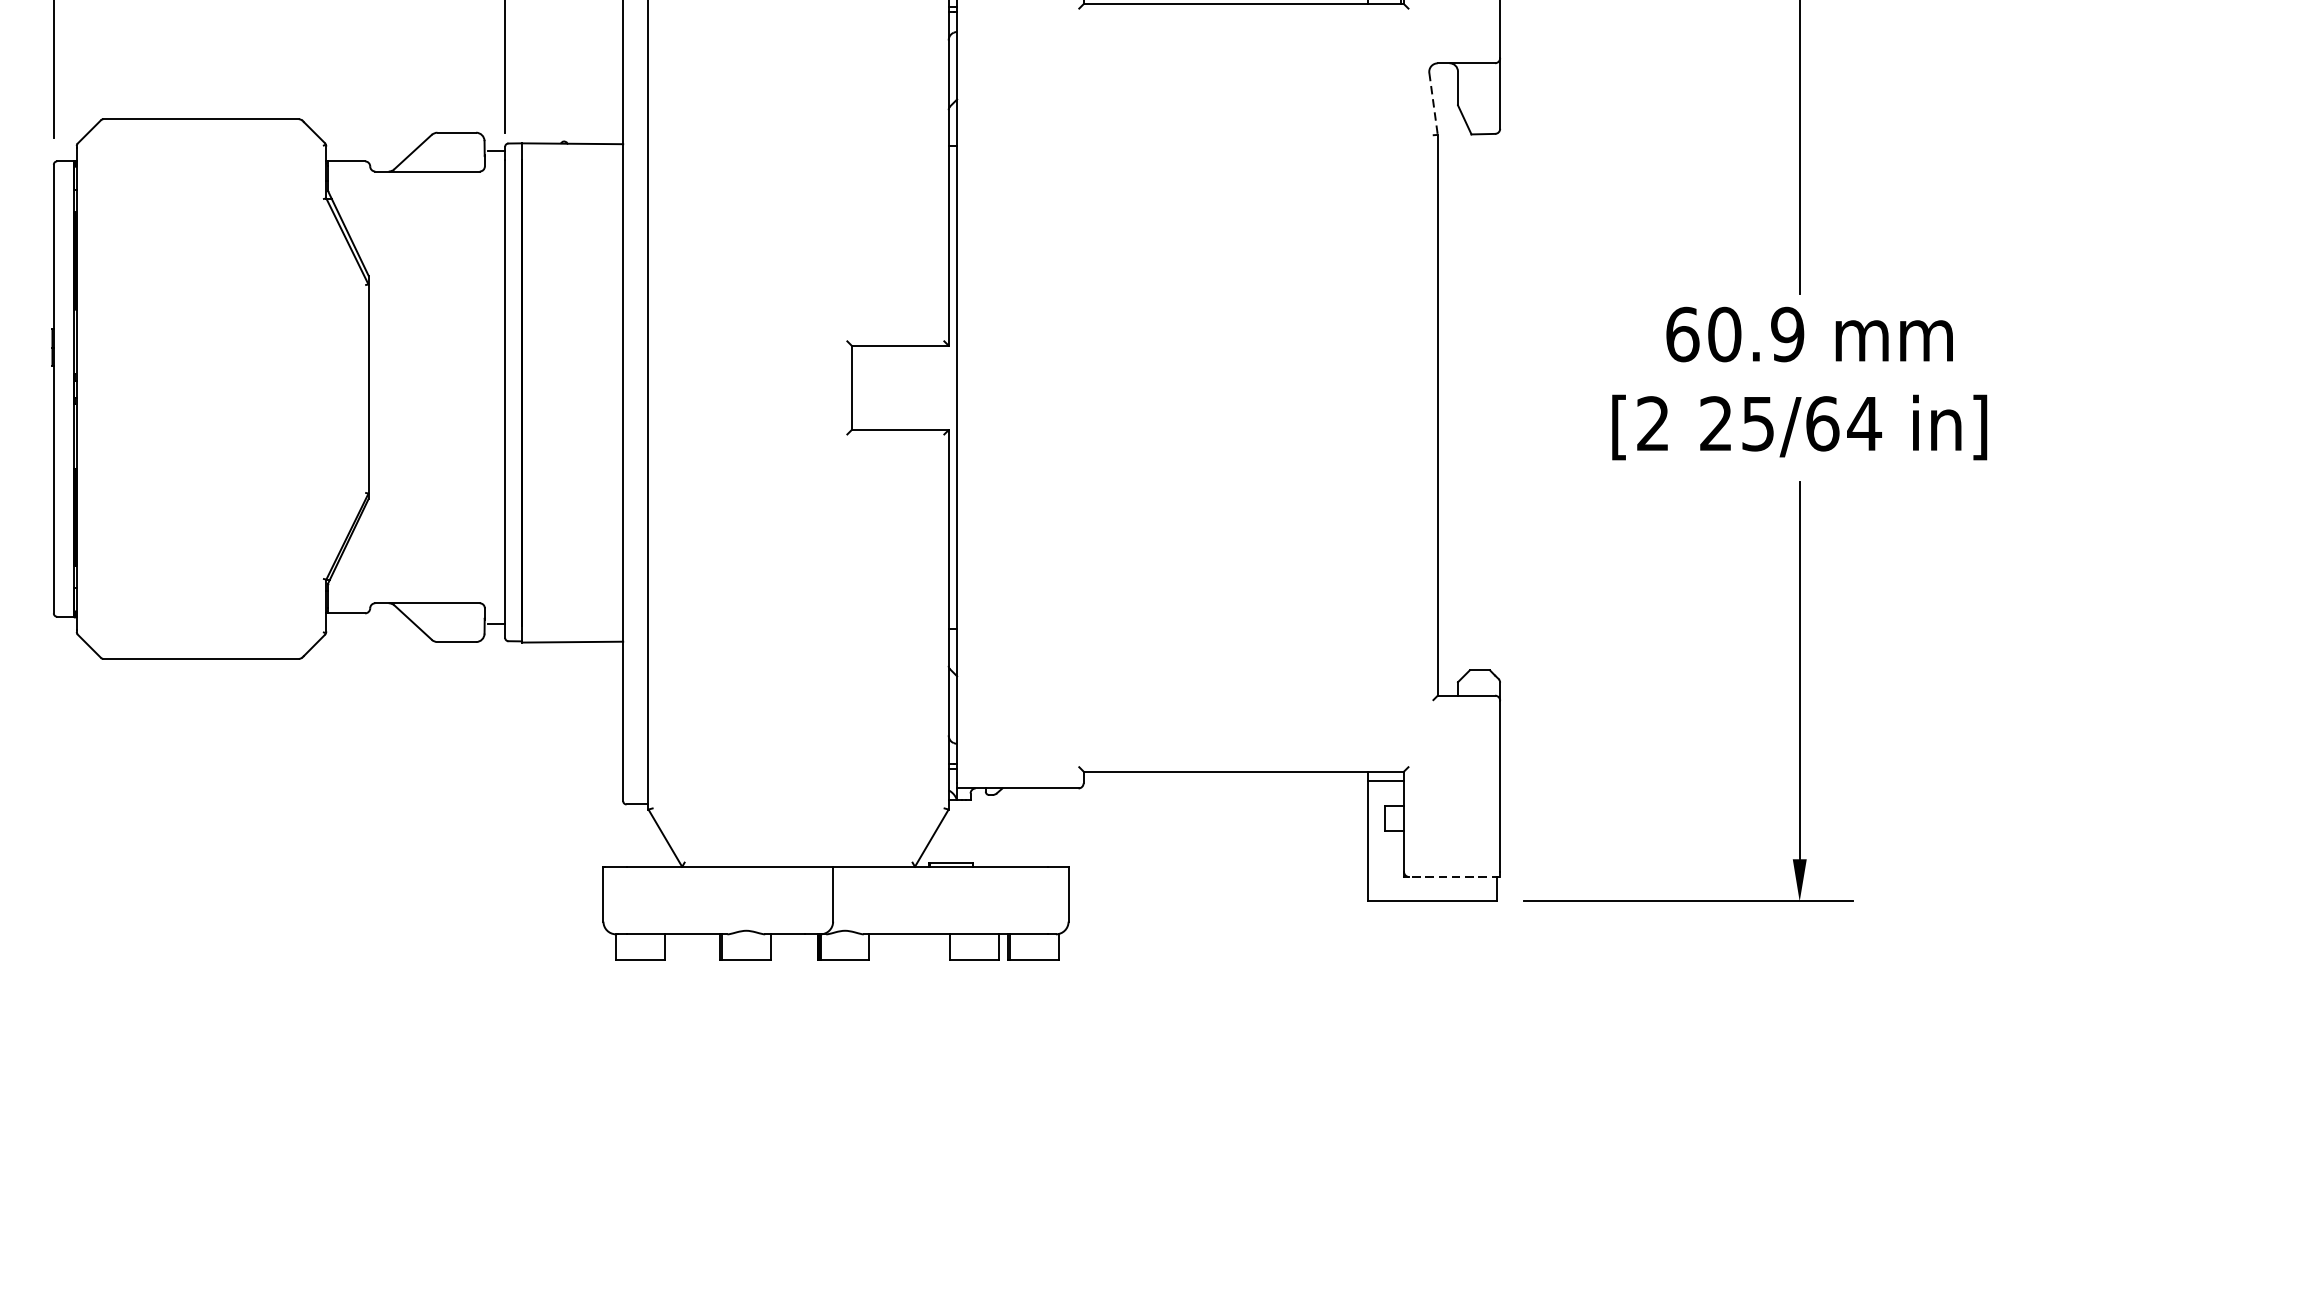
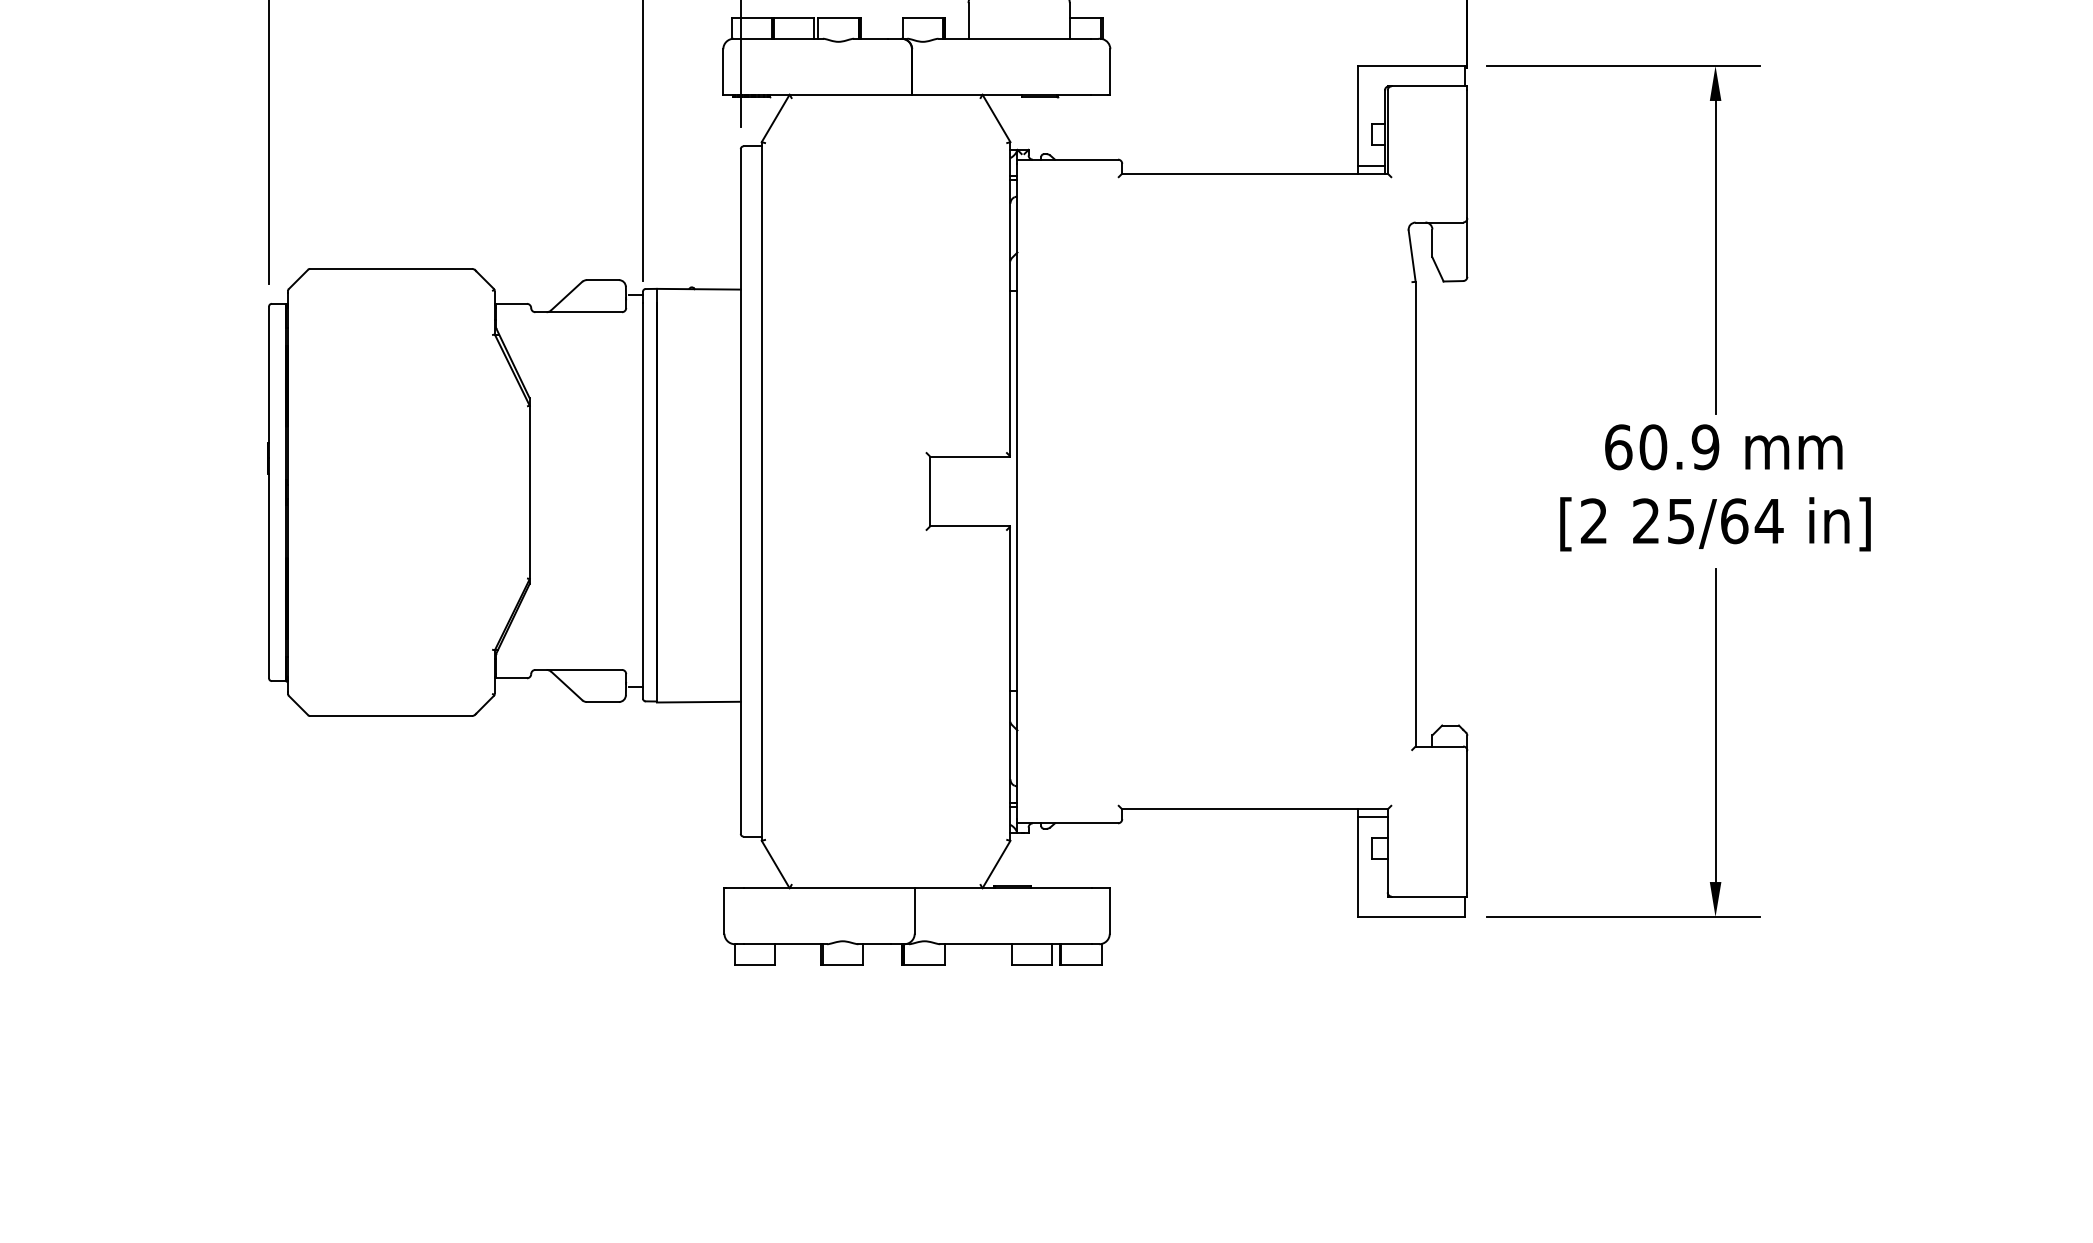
line: (1433, 104) -> (1412, 256), dashed -> solid
line: (1454, 876) -> (1429, 896), dashed -> solid

